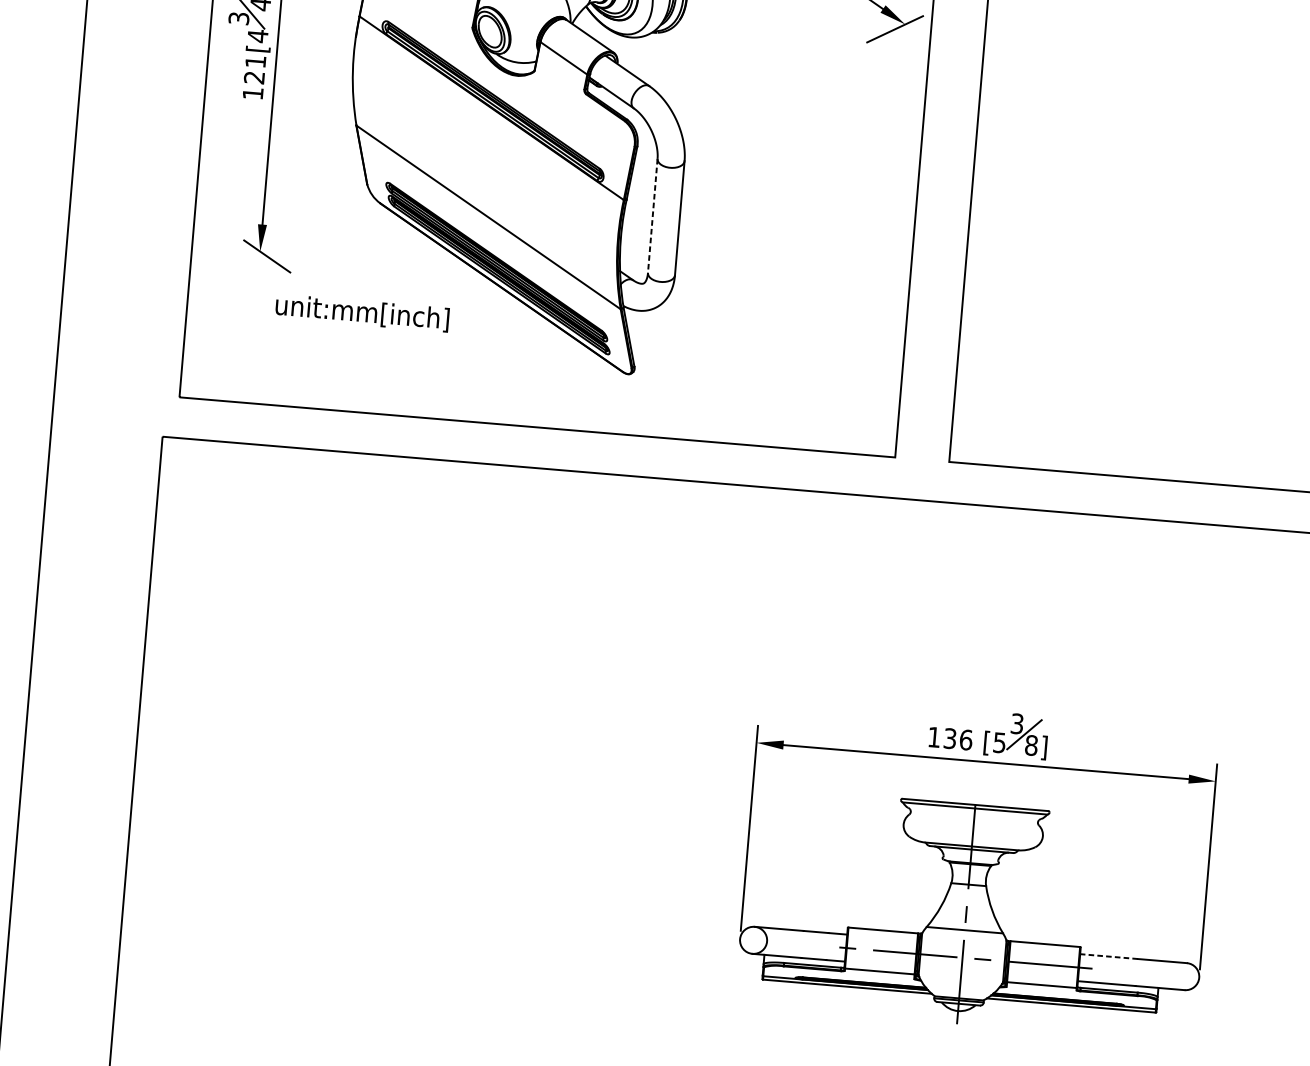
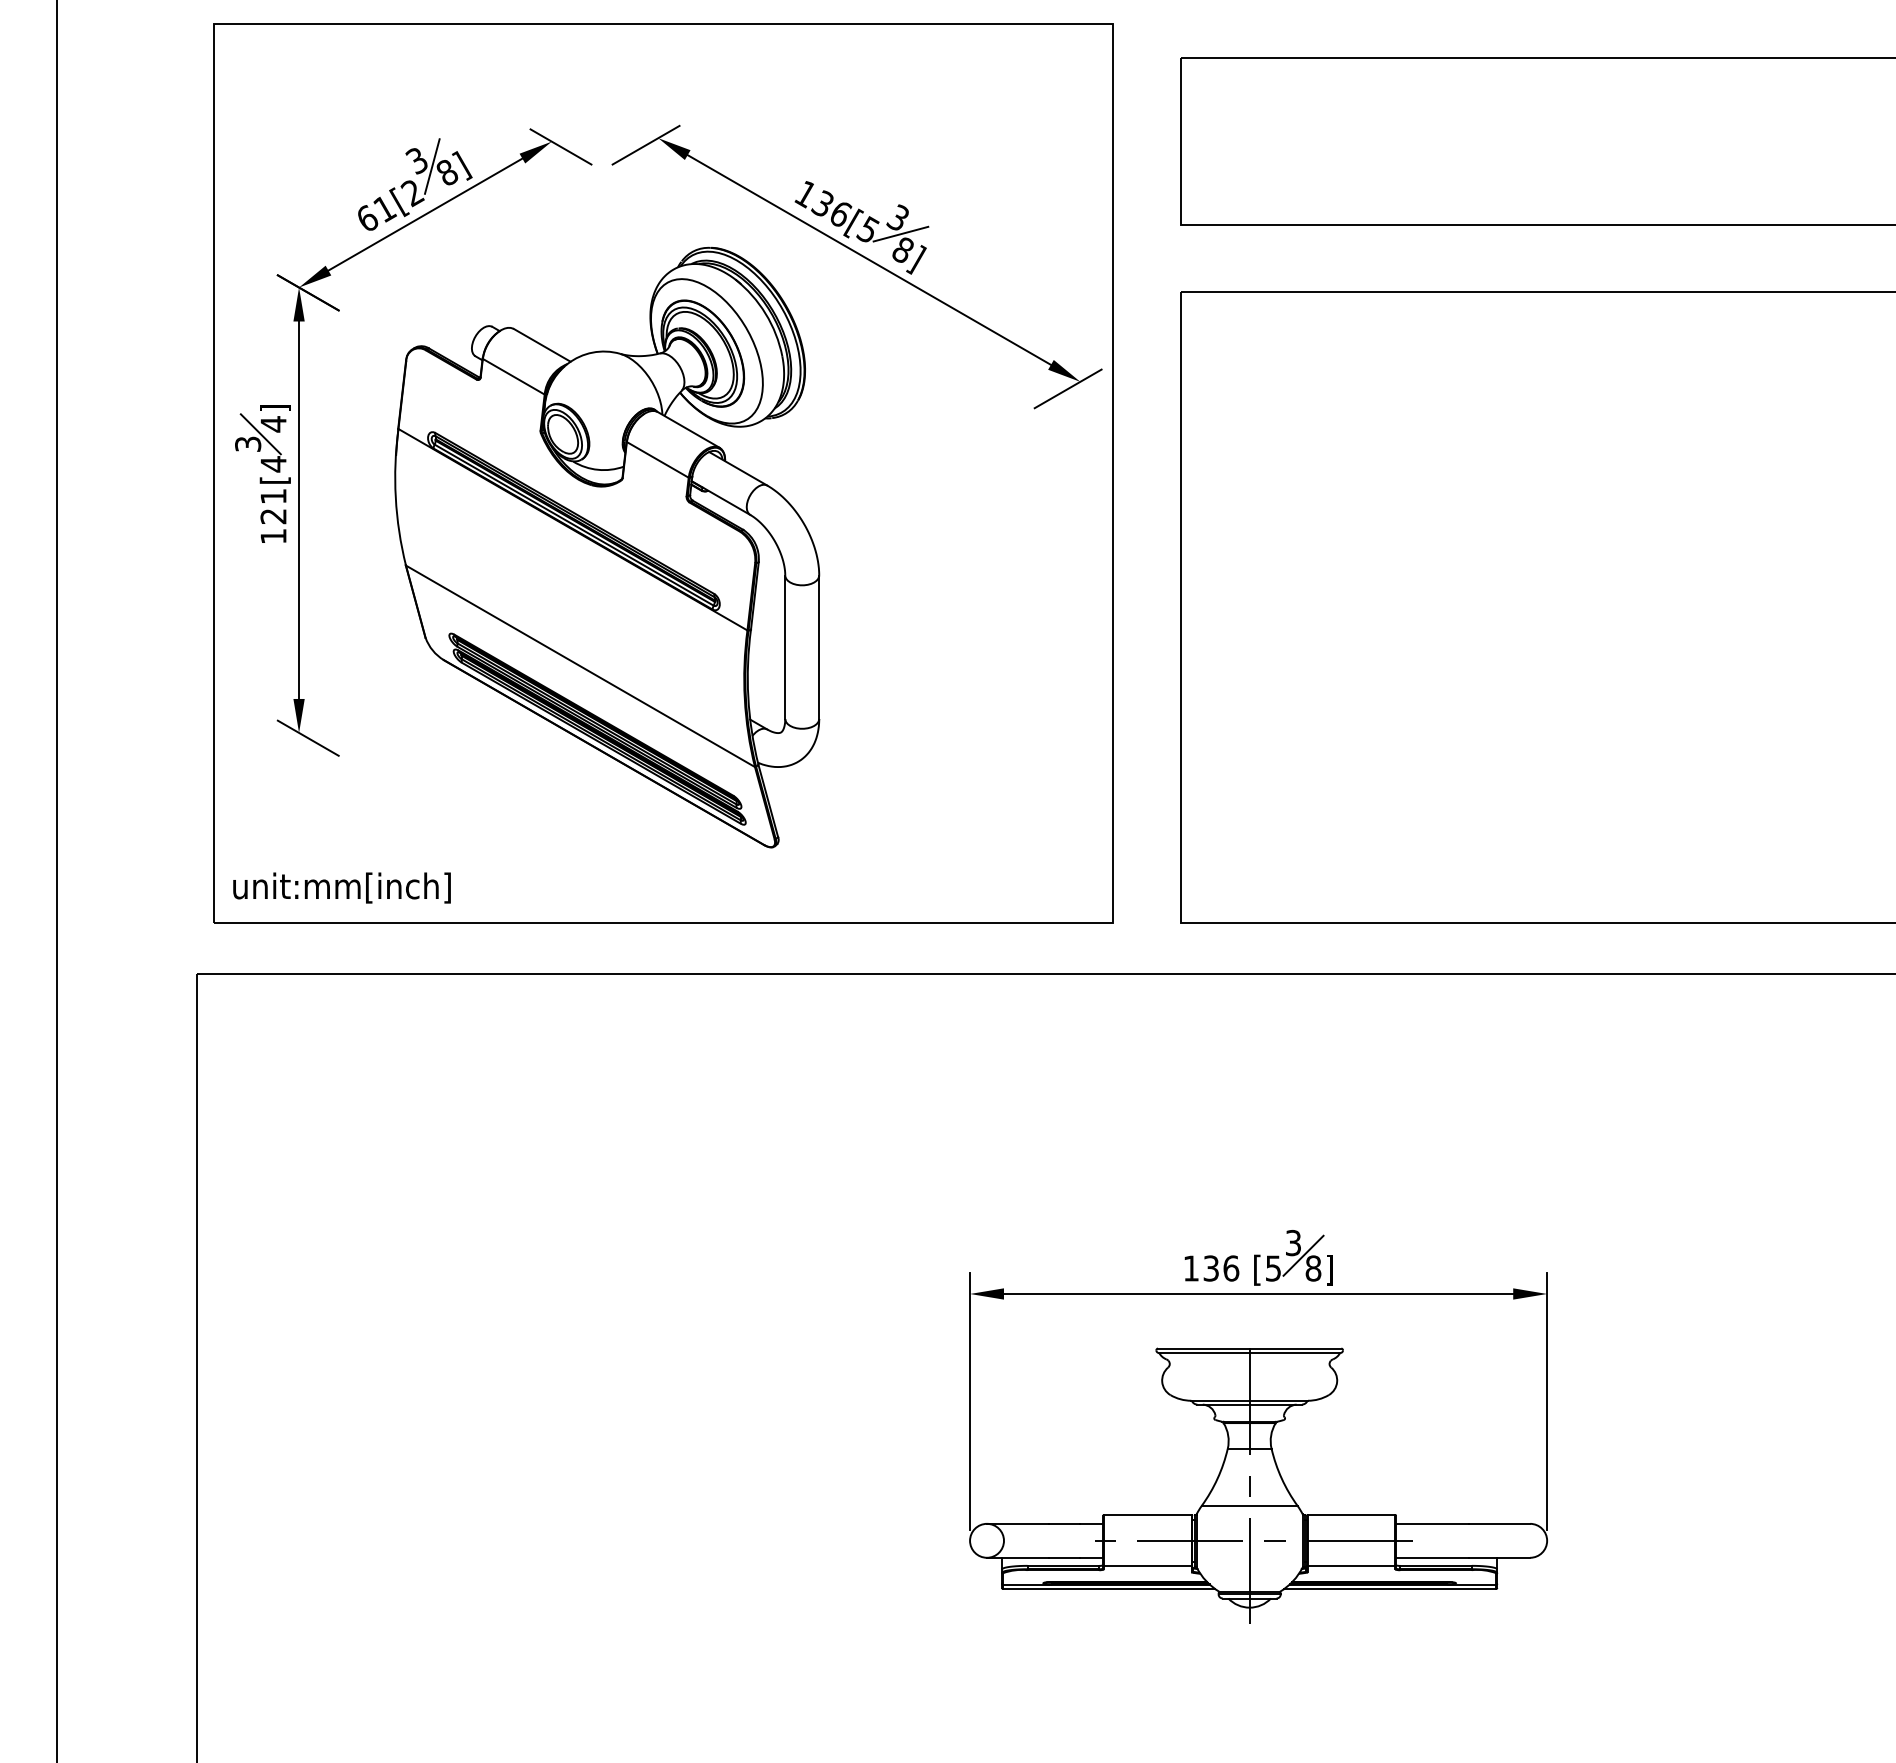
line: (652, 216) -> (785, 647), dashed -> solid
text: (362, 312) -> (341, 887), moved
line: (1108, 956) -> (1431, 1523), dashed -> solid

